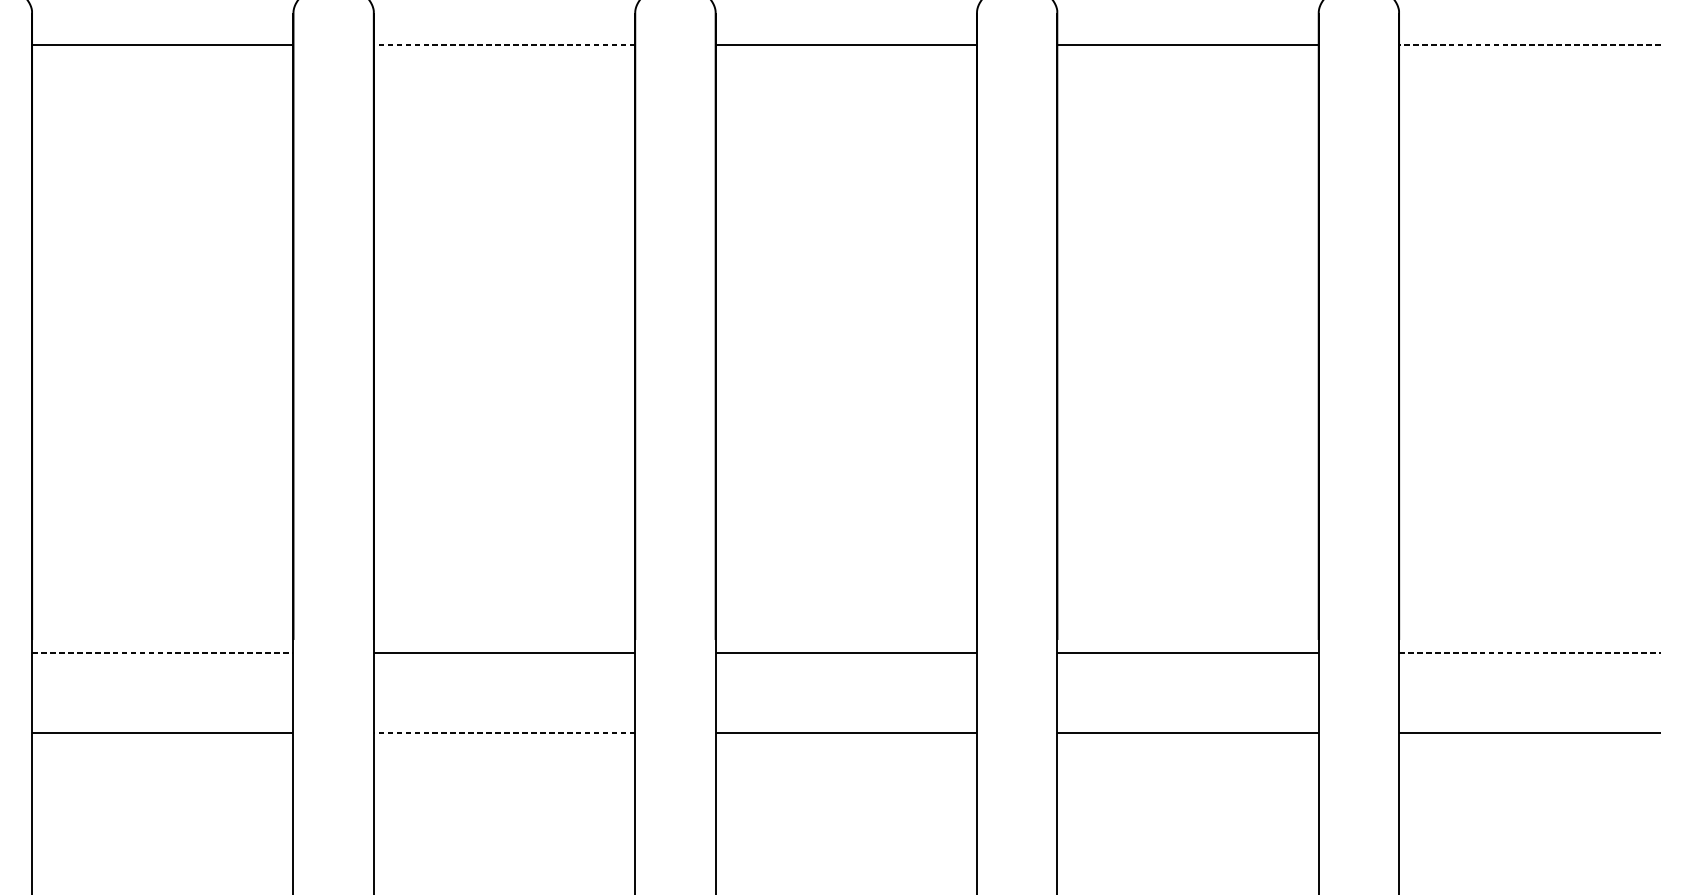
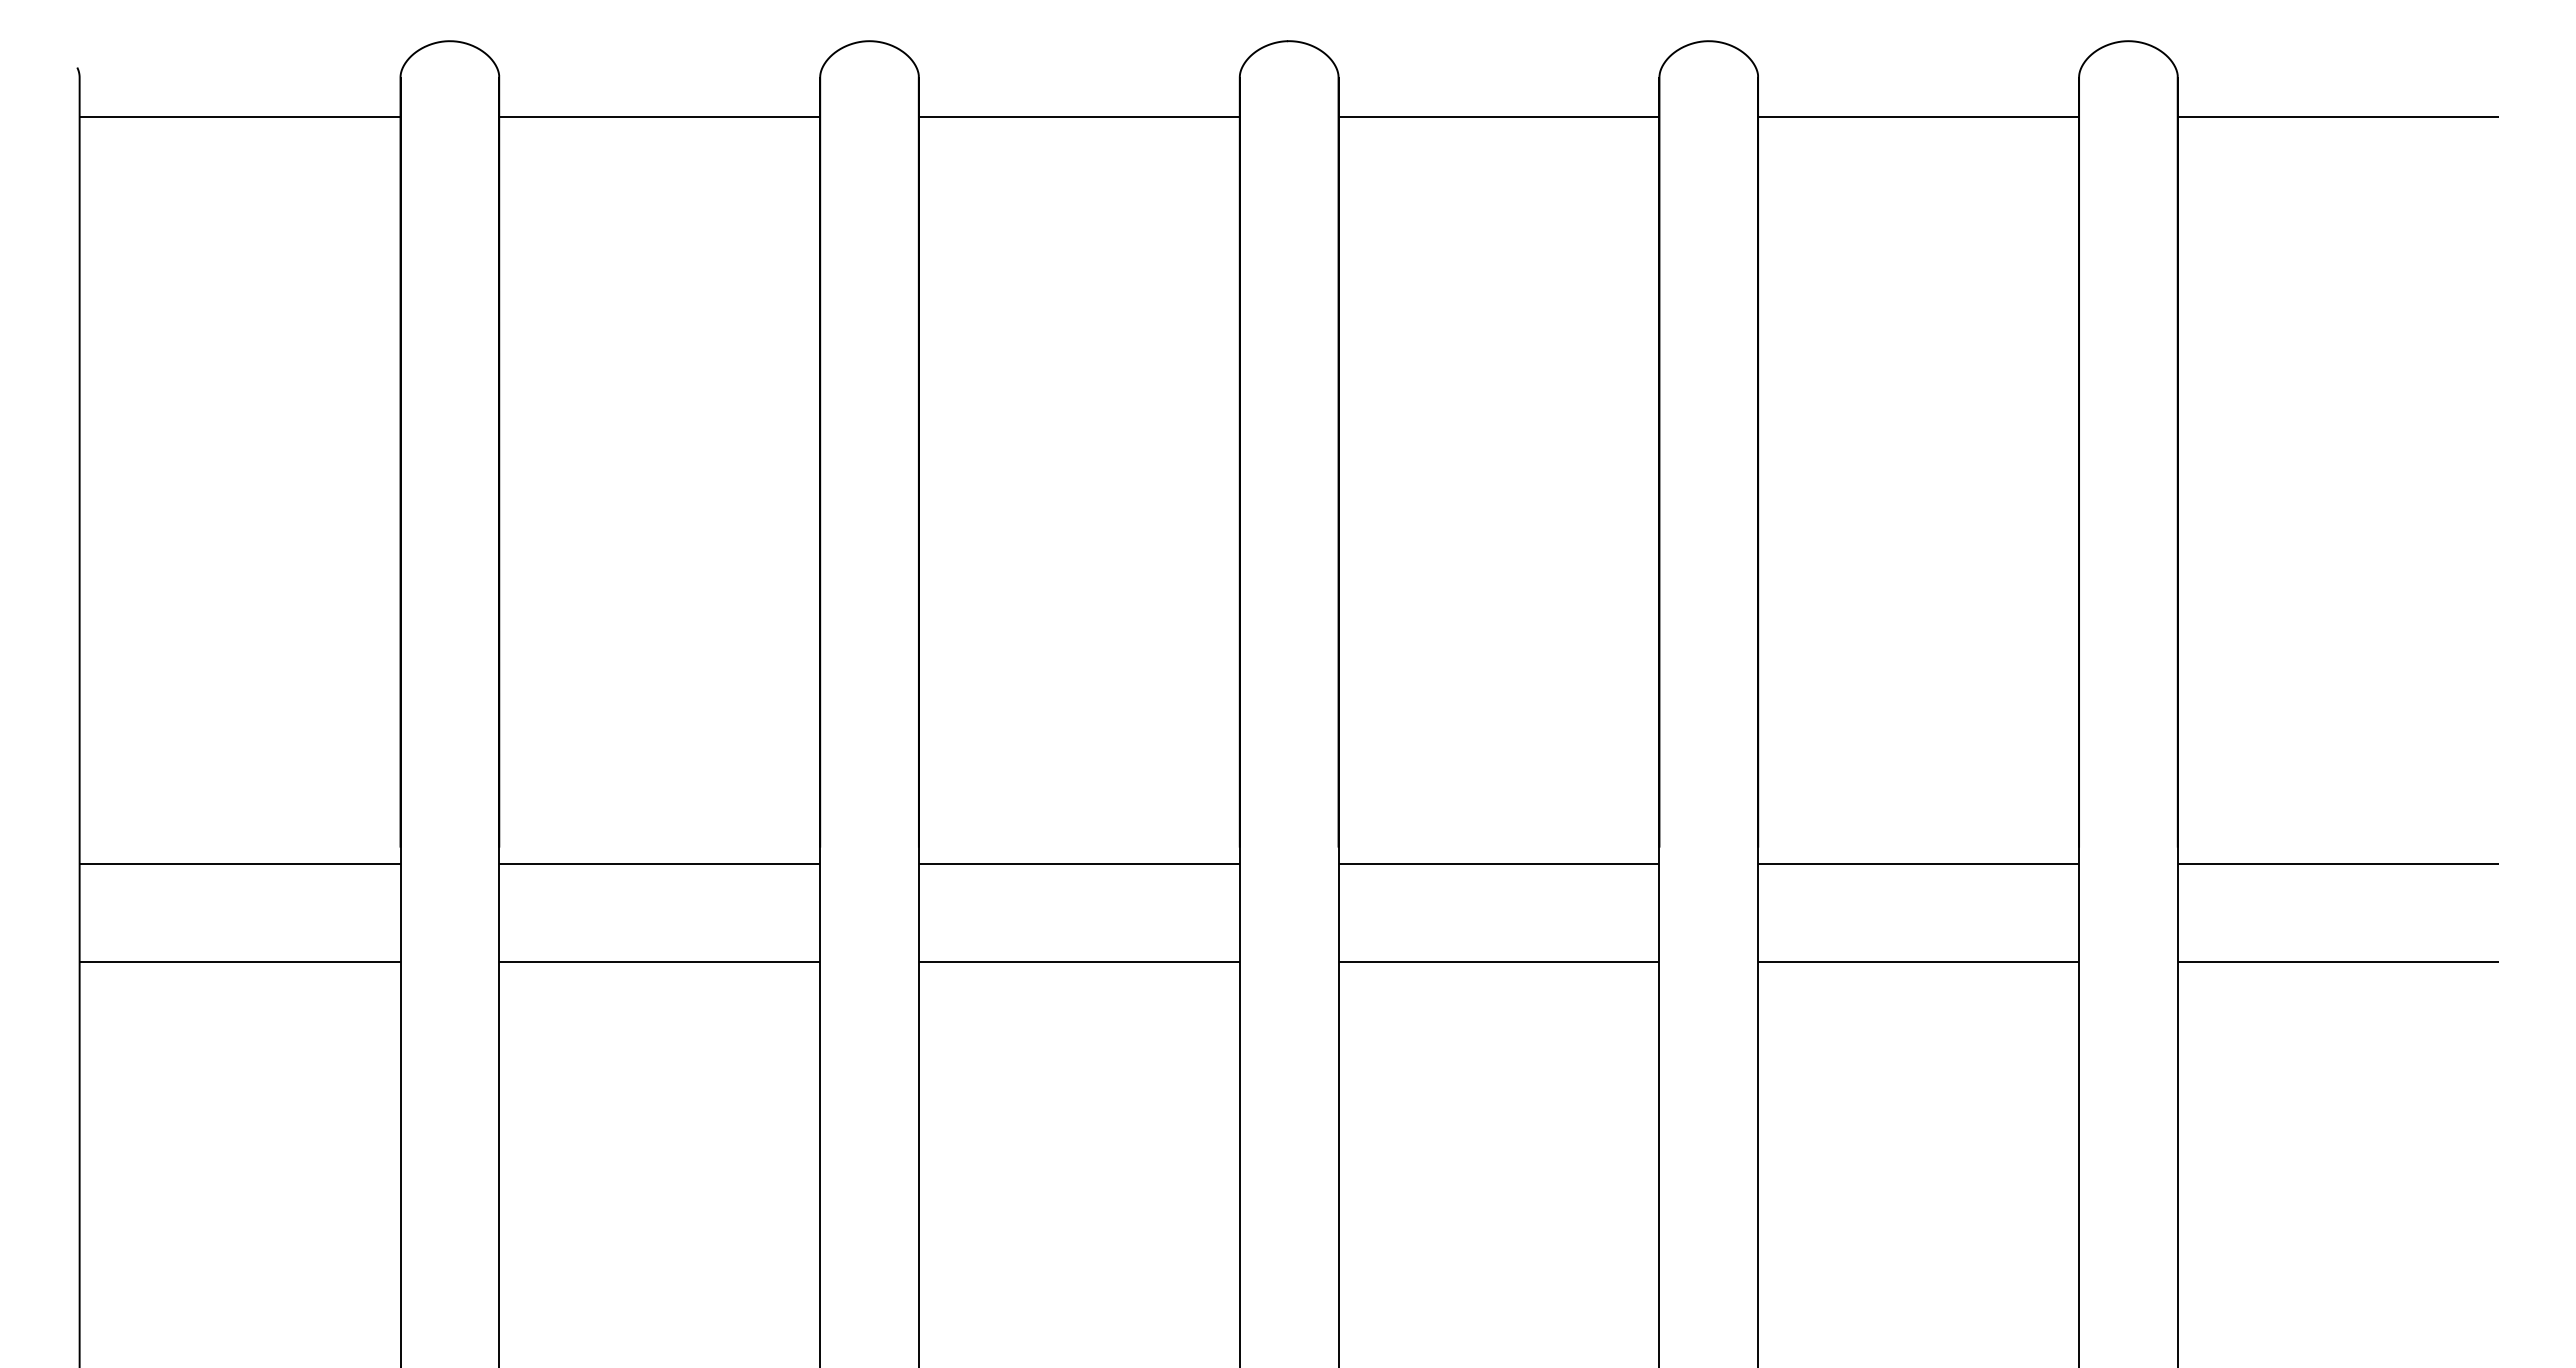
line: (503, 45) -> (1078, 117), dashed -> solid
line: (1529, 45) -> (2337, 117), dashed -> solid
line: (163, 652) -> (660, 863), dashed -> solid
line: (1530, 652) -> (2338, 863), dashed -> solid
line: (503, 732) -> (1078, 961), dashed -> solid

